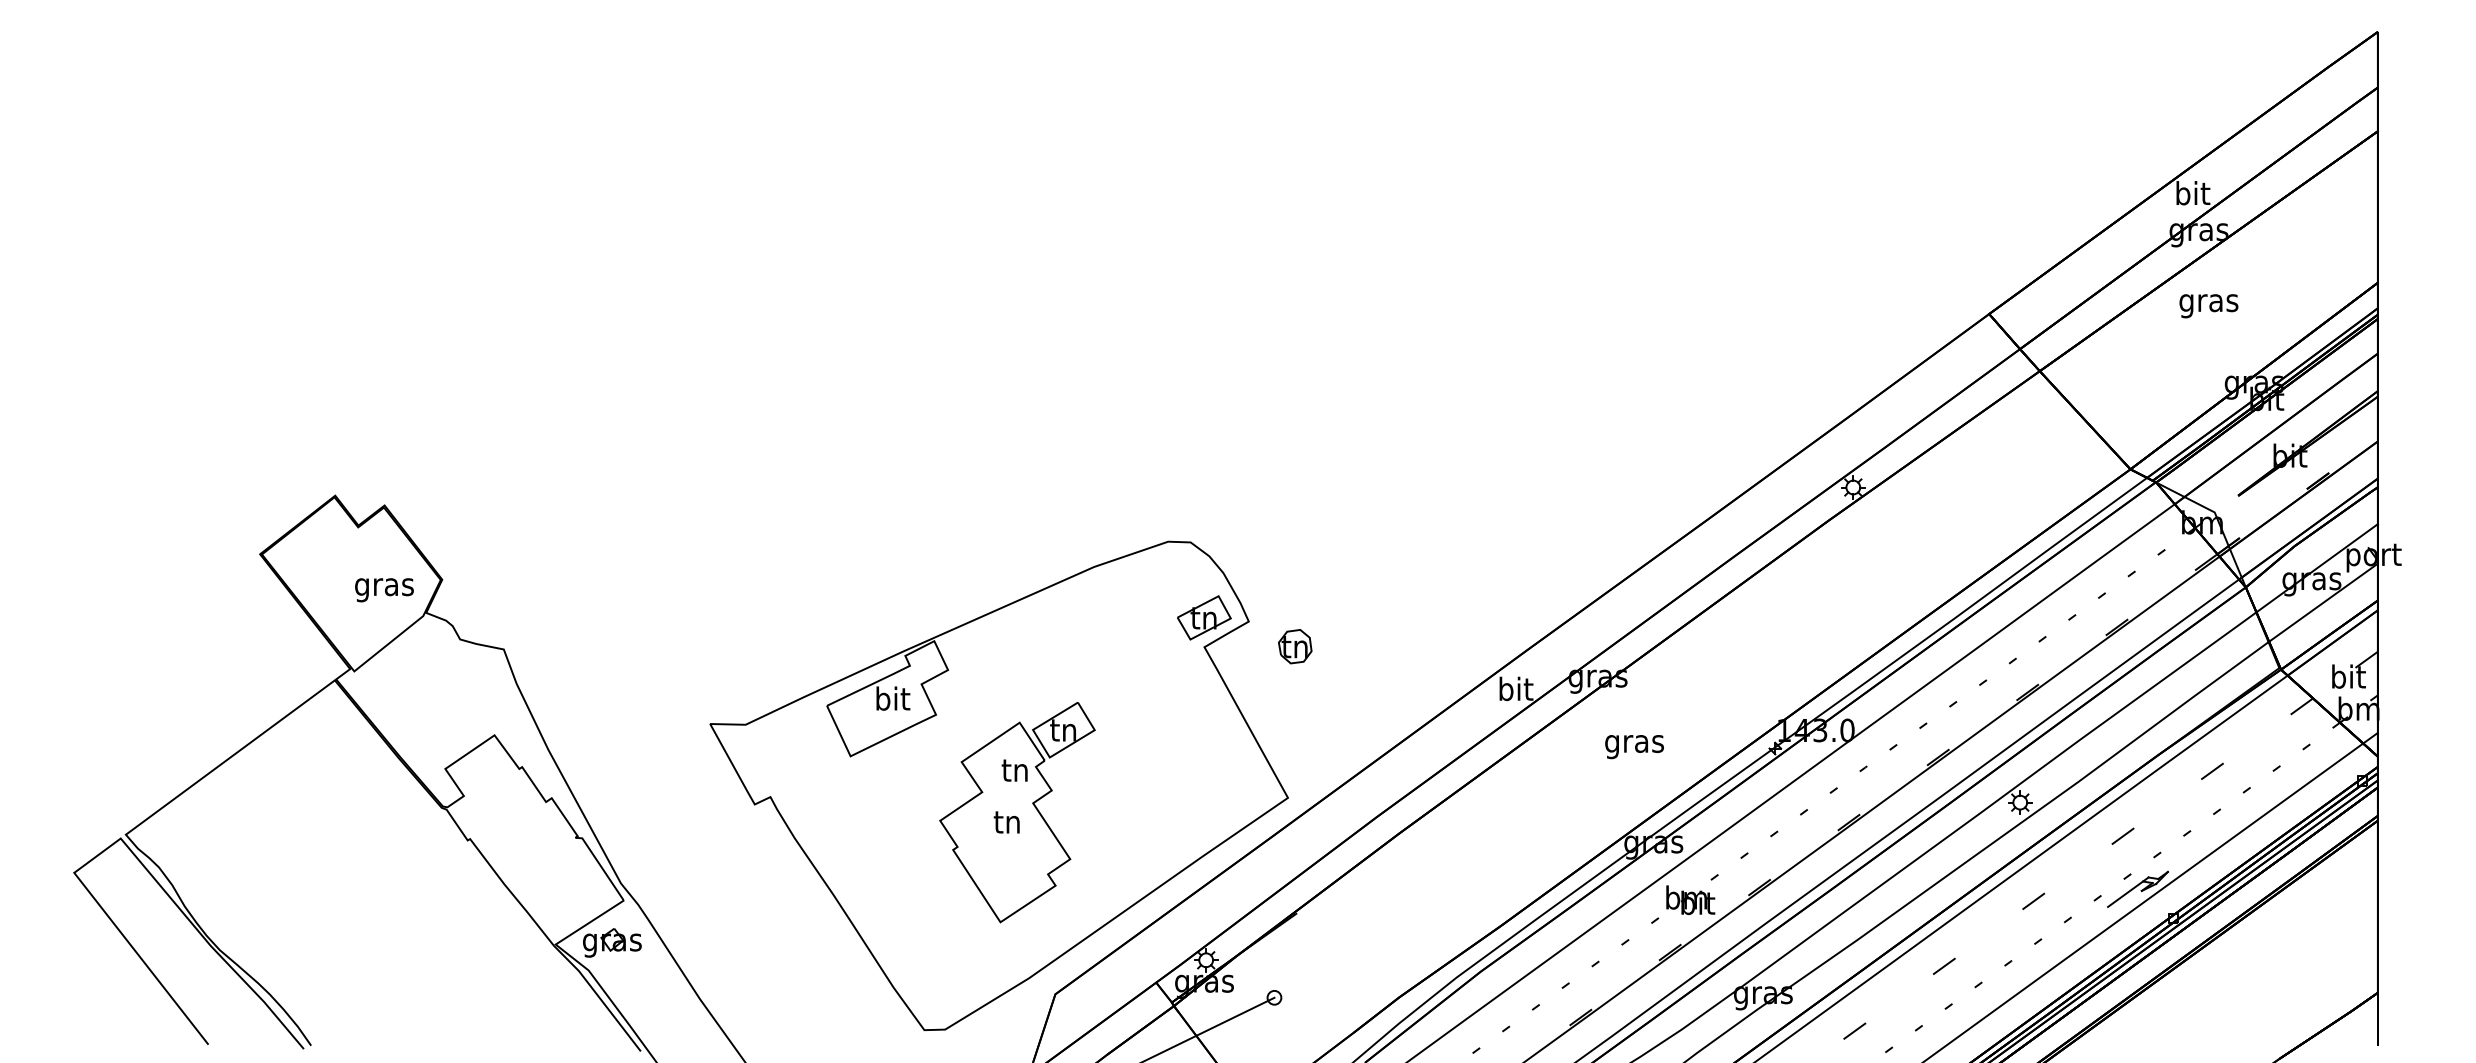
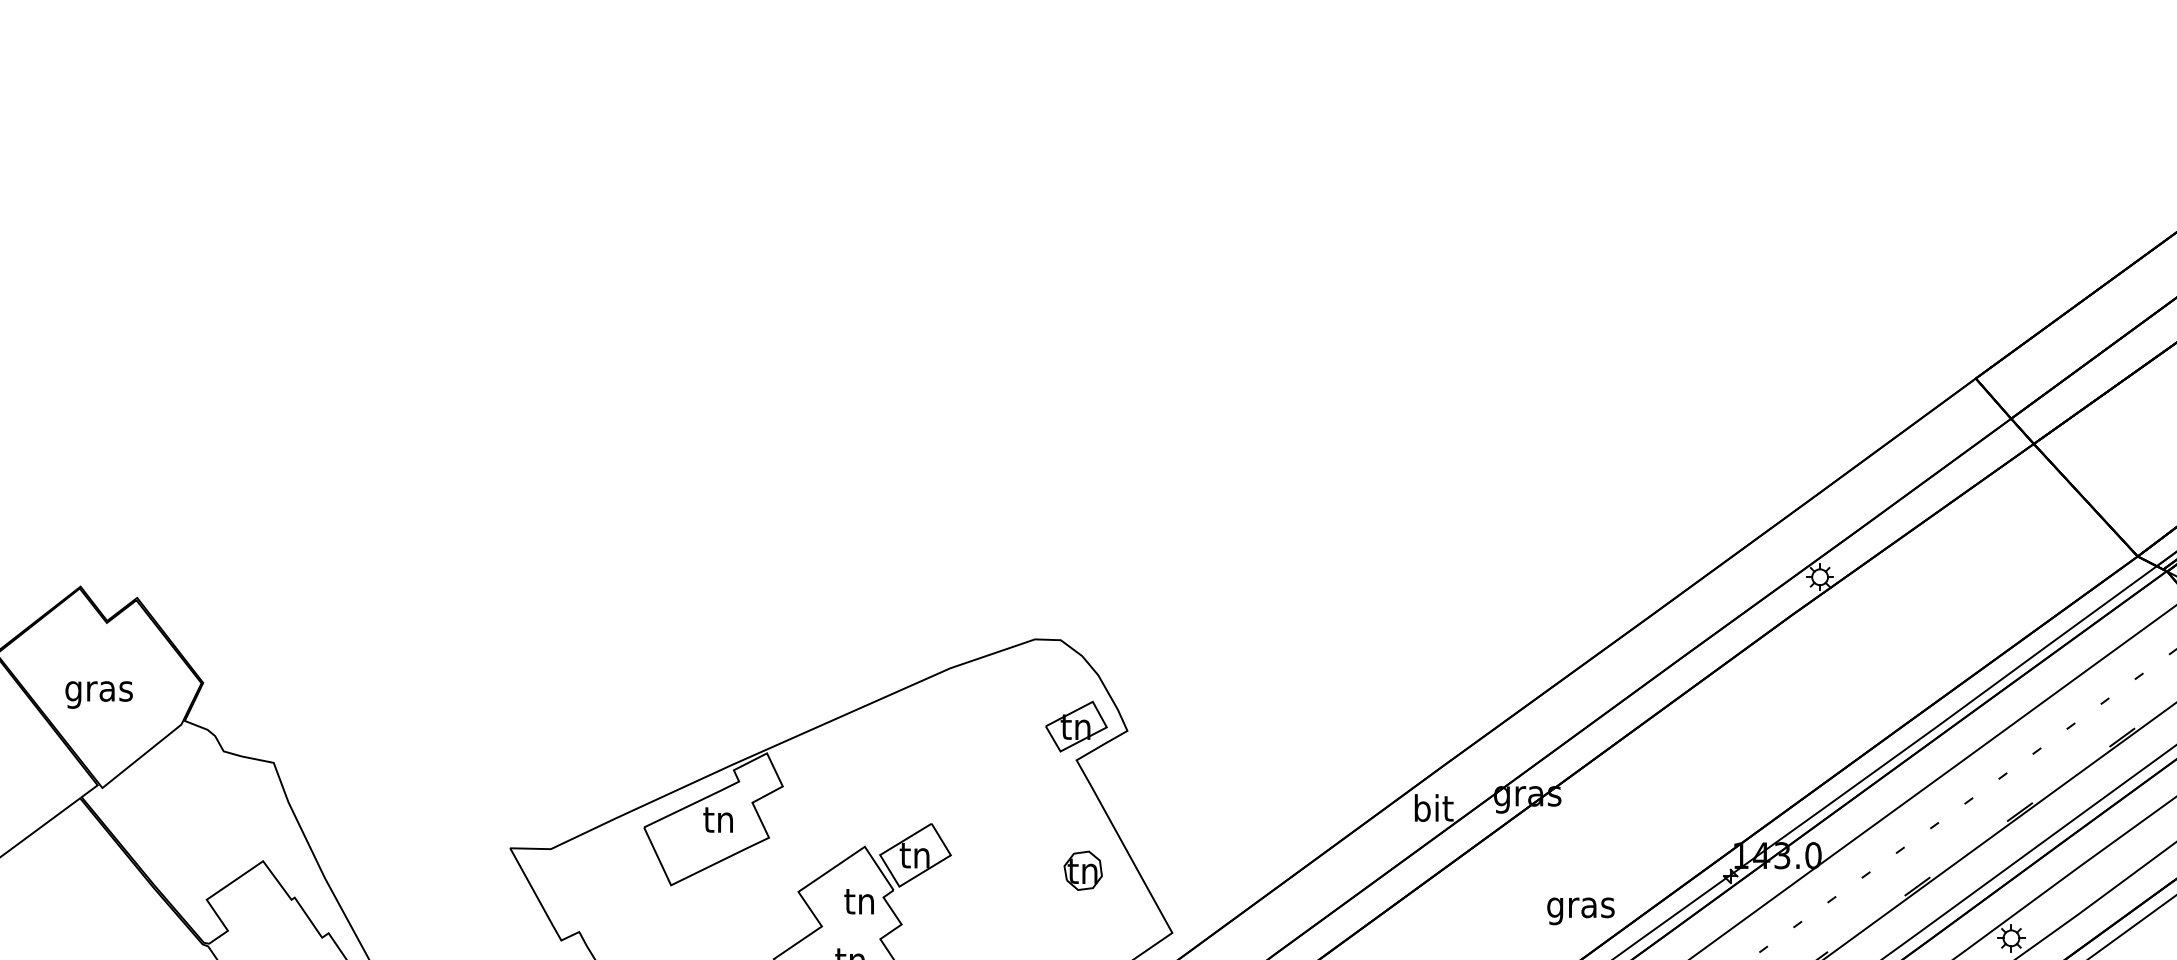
text: (384, 590) -> (99, 695), moved
part: (1295, 646) -> (1083, 870), moved
text: (893, 698) -> (720, 819), bit -> tn
text: (1634, 747) -> (1580, 911), moved

